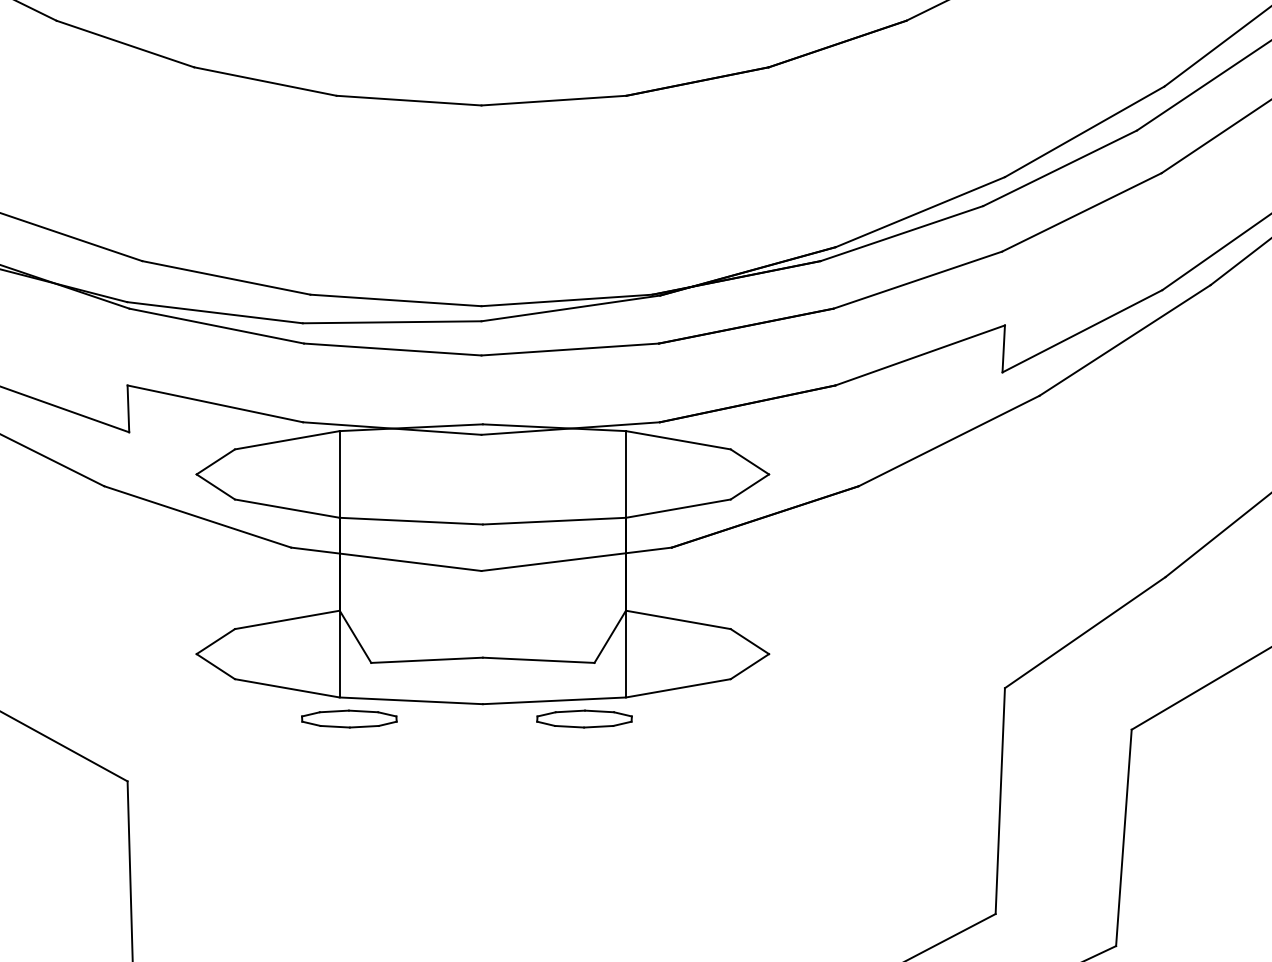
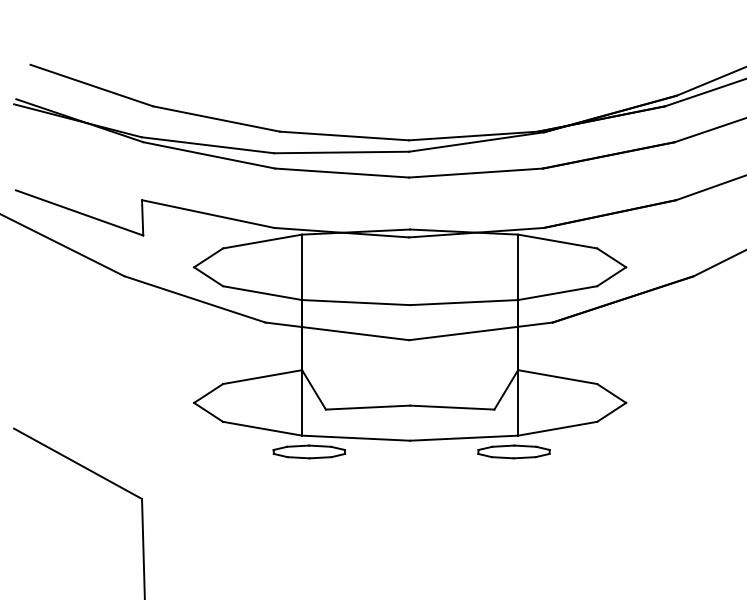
part: (584, 718) -> (514, 451), moved

